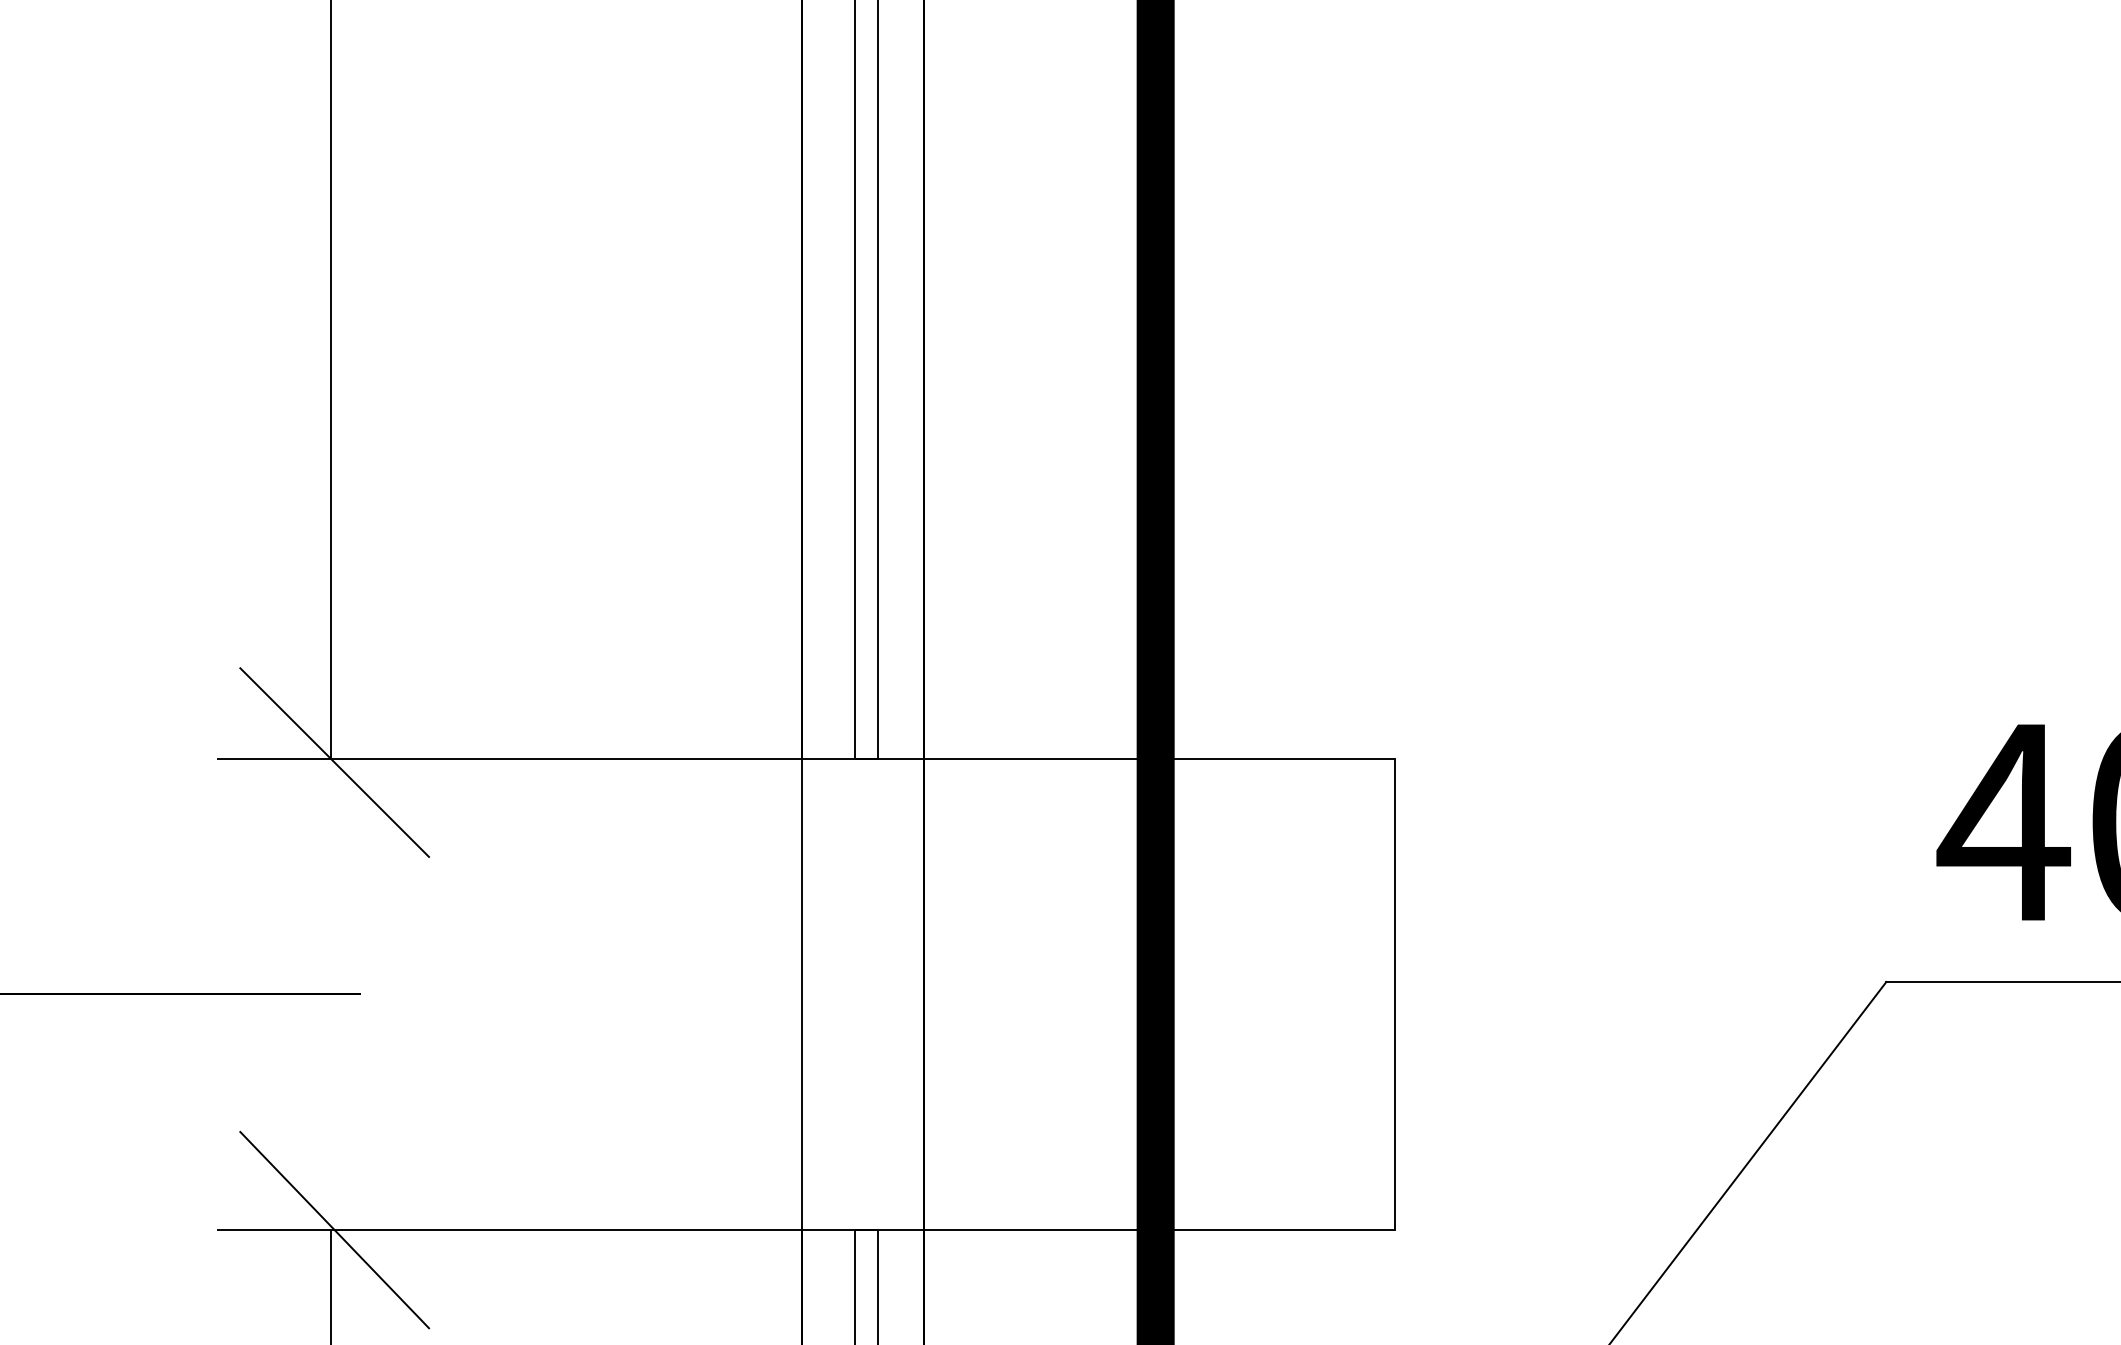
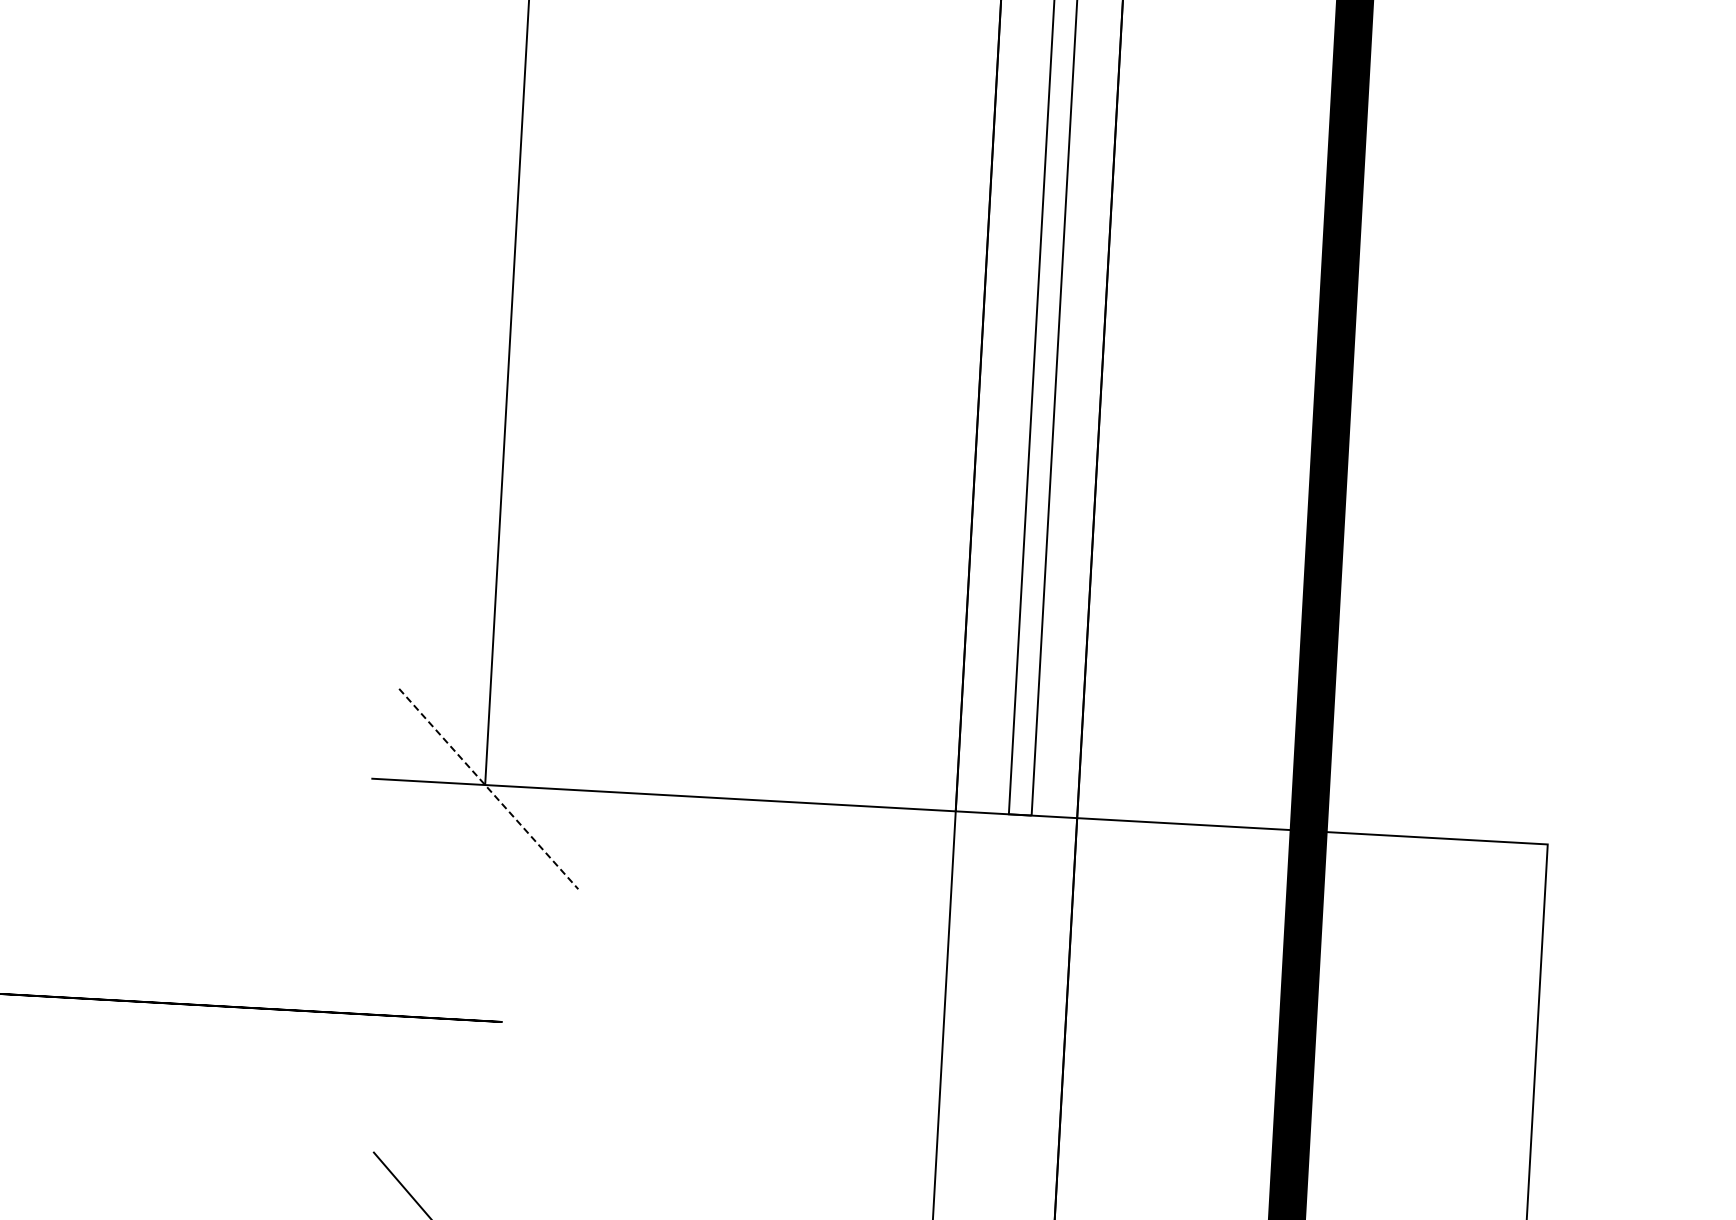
line: (335, 762) -> (489, 788), solid -> dashed

